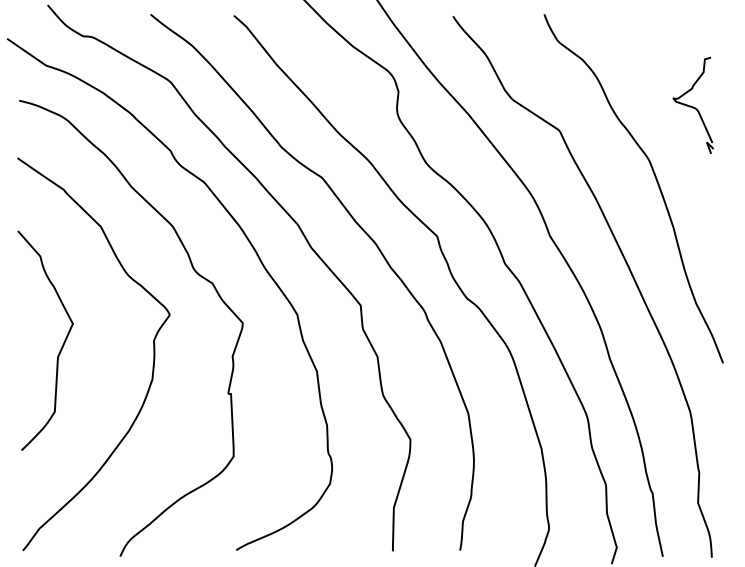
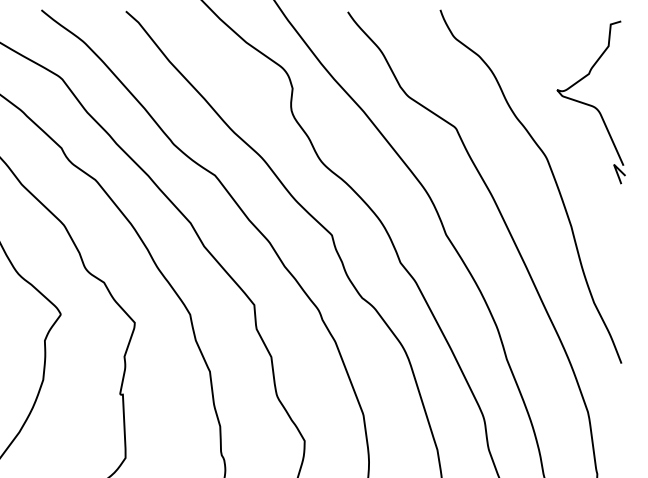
part: (693, 105) -> (591, 102), size x1.67

